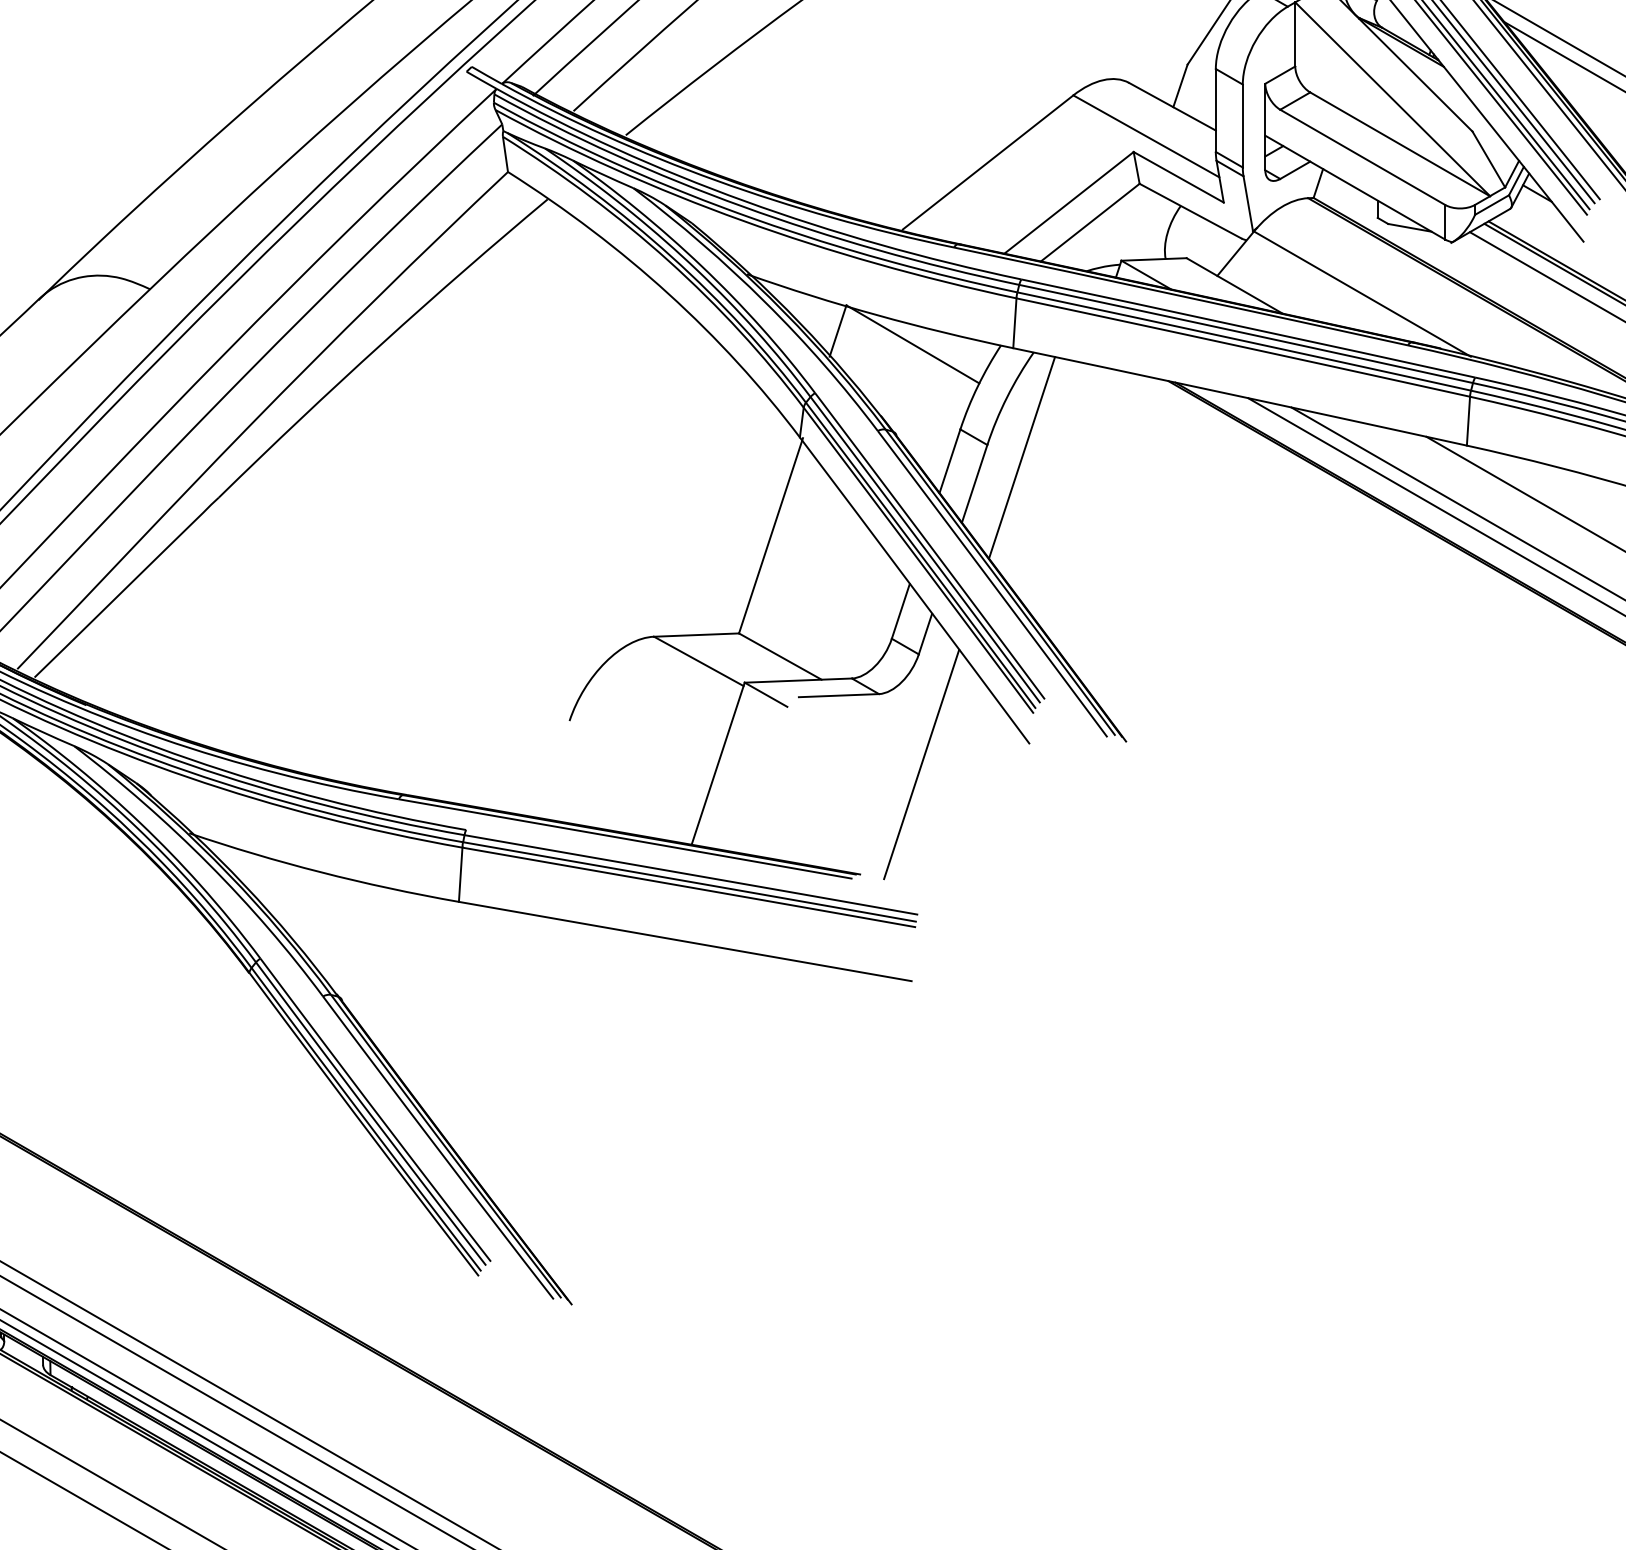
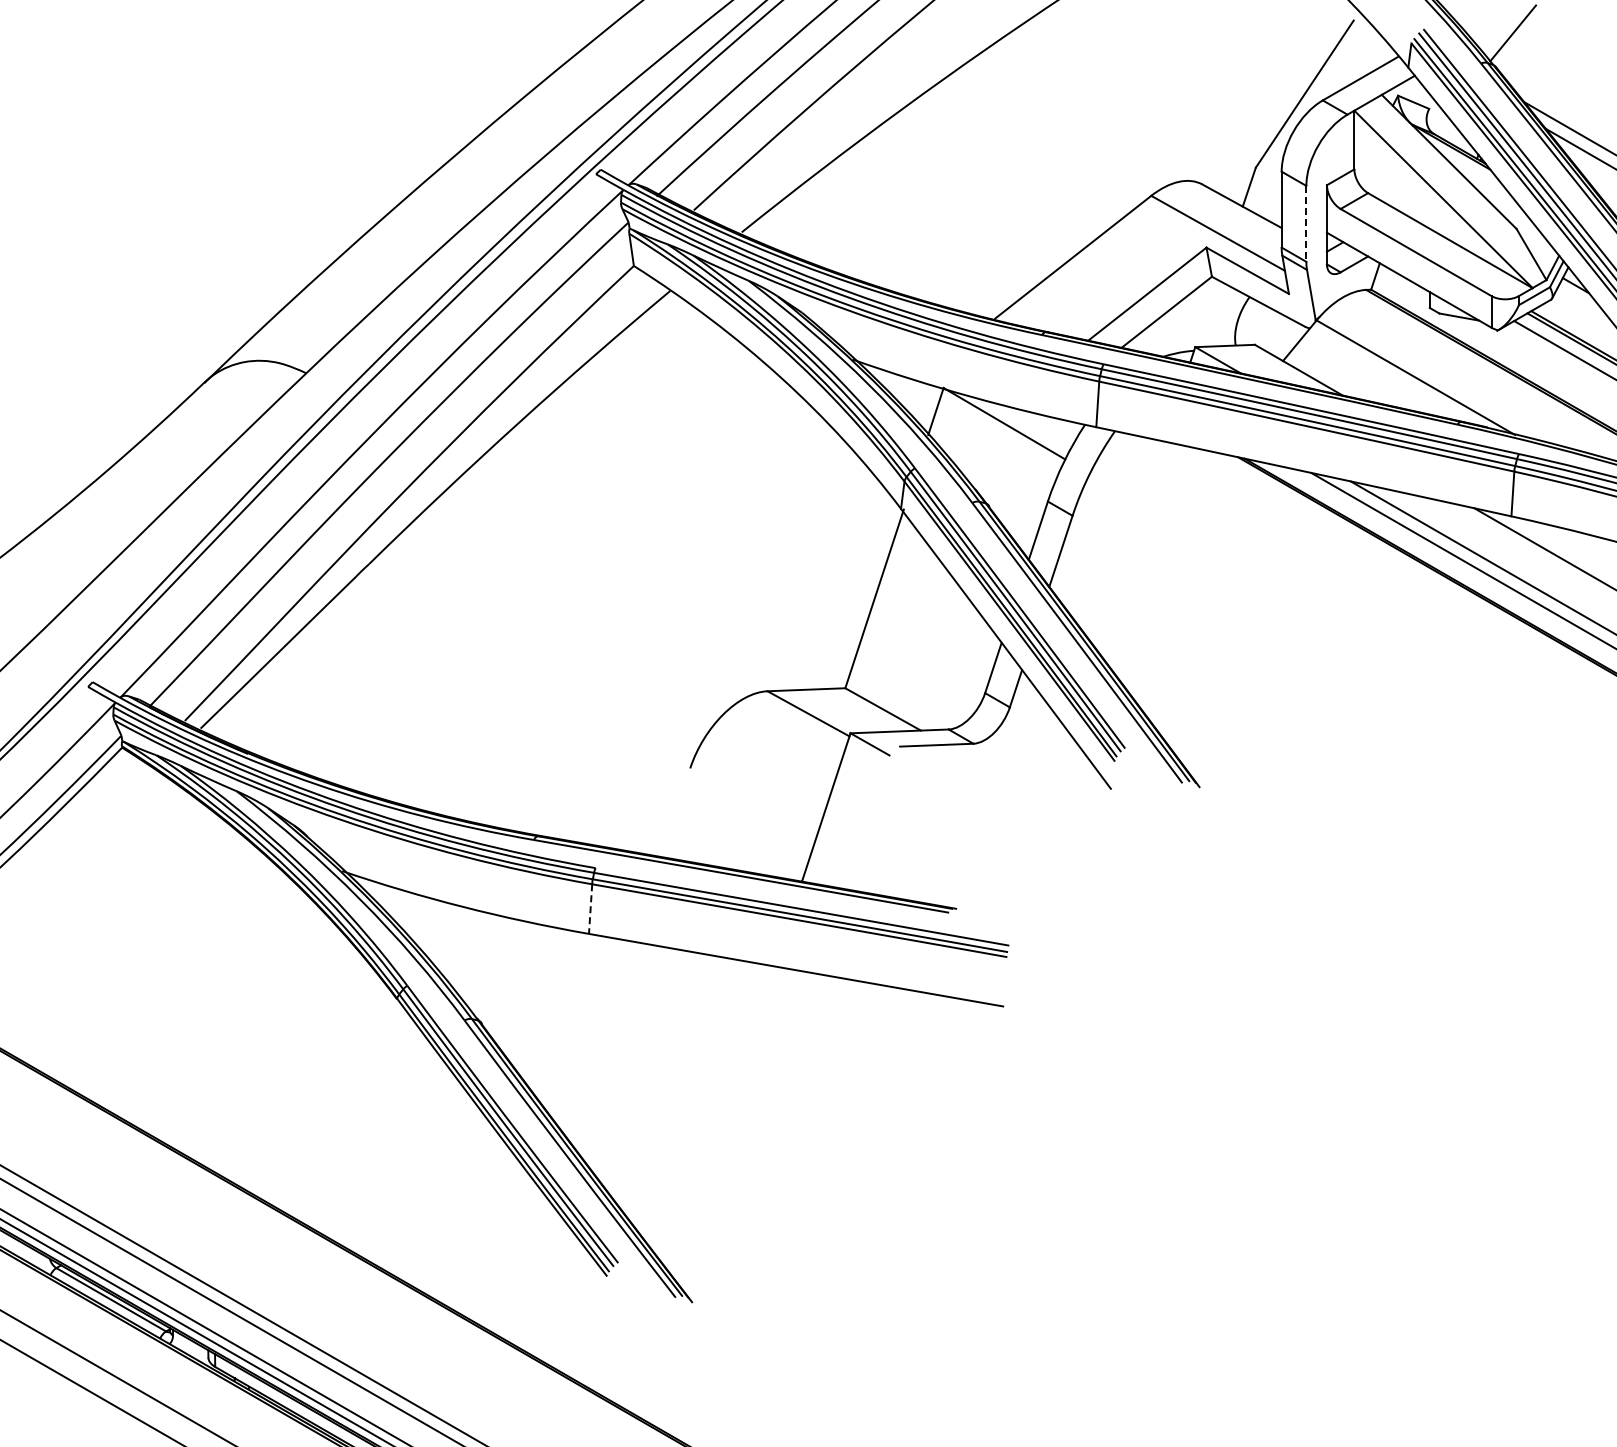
line: (1242, 125) -> (1306, 223), solid -> dashed
line: (1022, 457) -> (1104, 527), removed
line: (921, 764) -> (1012, 808), removed
line: (460, 875) -> (590, 909), solid -> dashed

